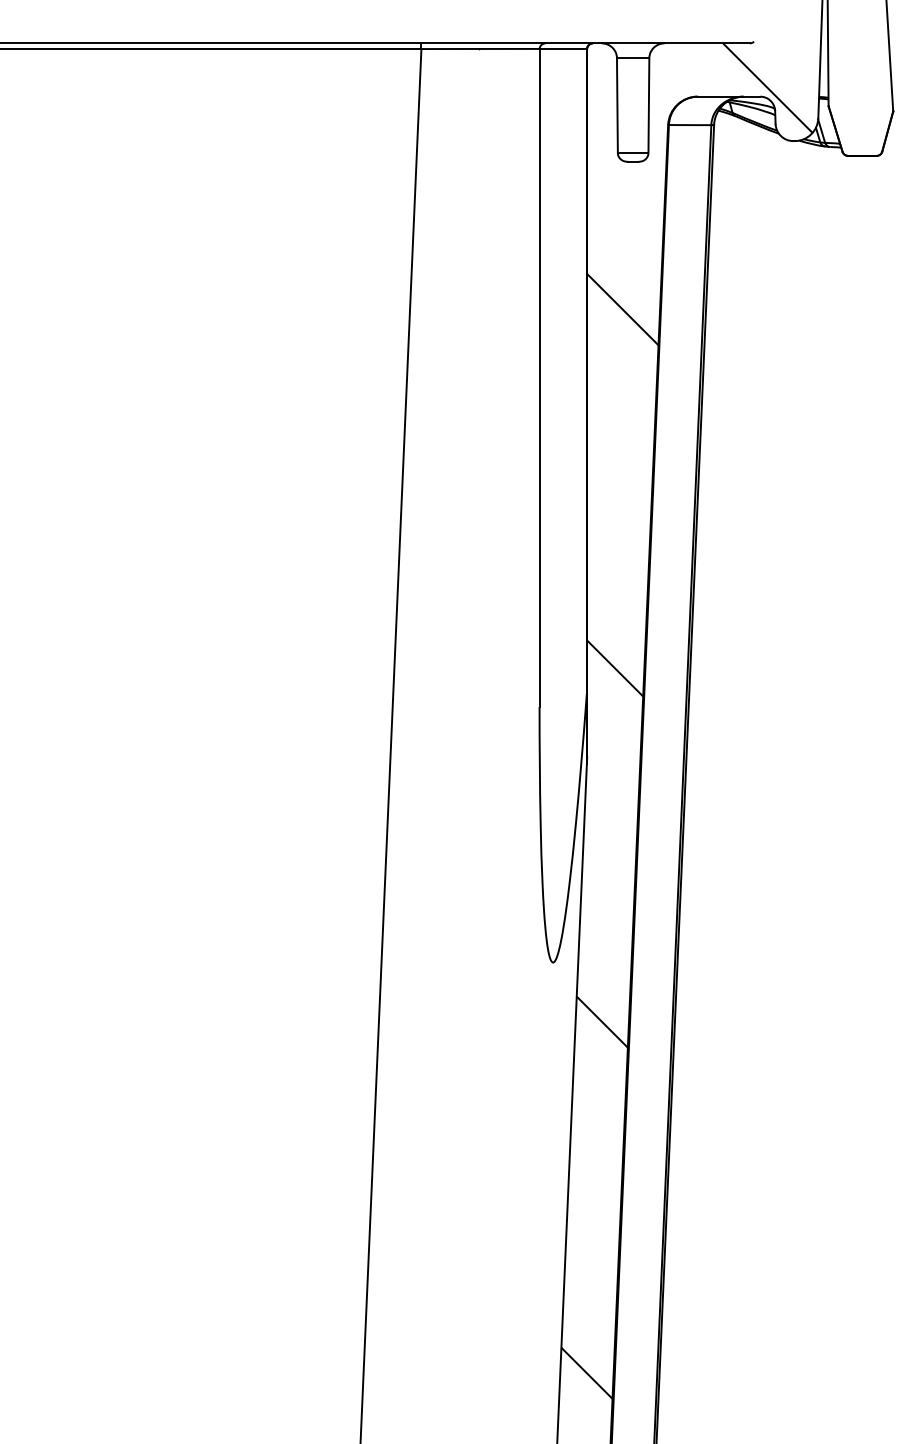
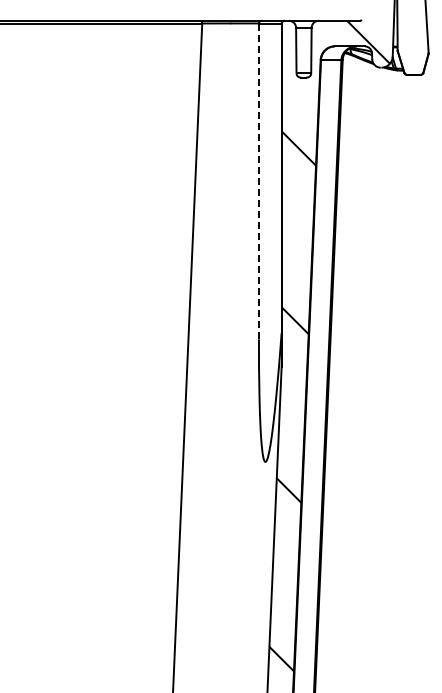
line: (538, 378) -> (258, 181), solid -> dashed

